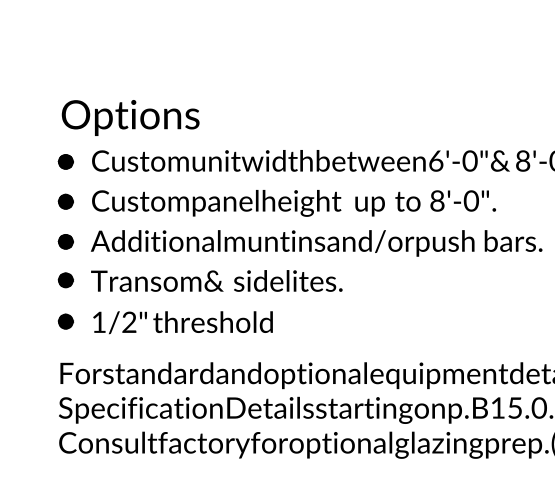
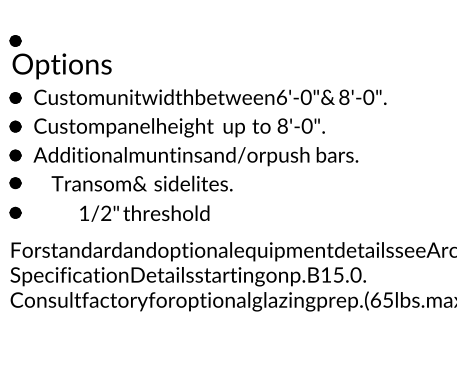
part: (65, 81) -> (15, 40), added
text: (216, 280) -> (141, 183), moved
text: (182, 322) -> (144, 213), moved

